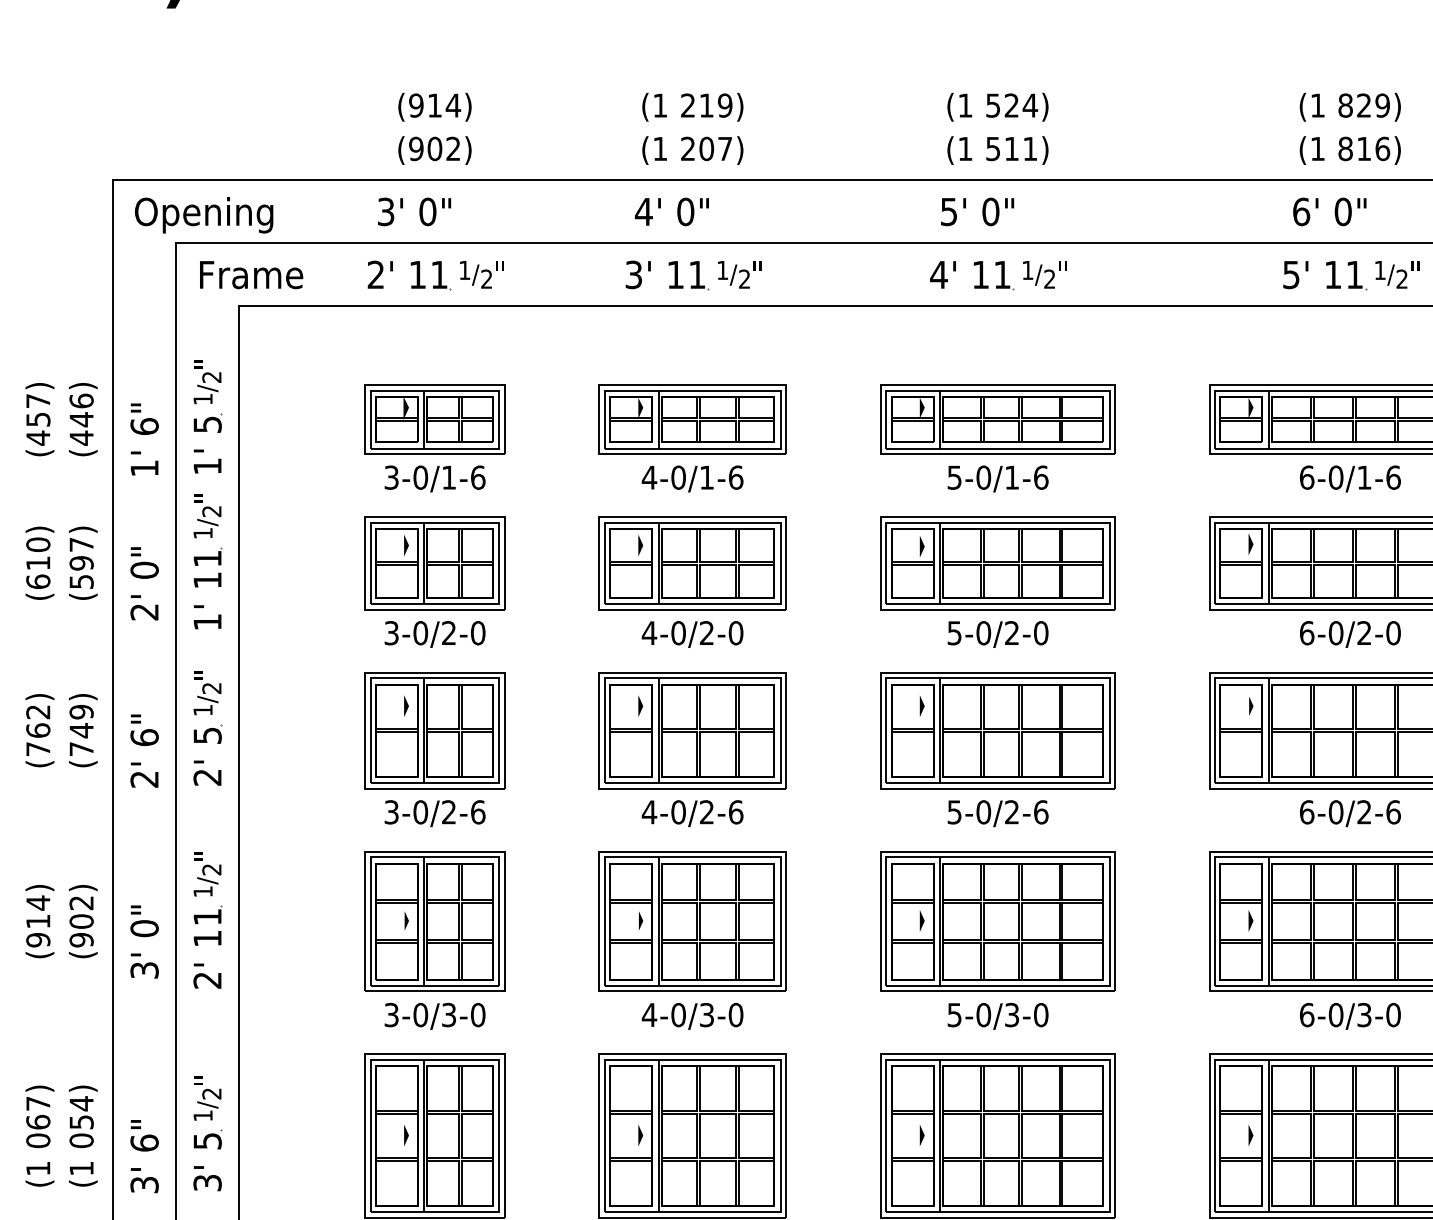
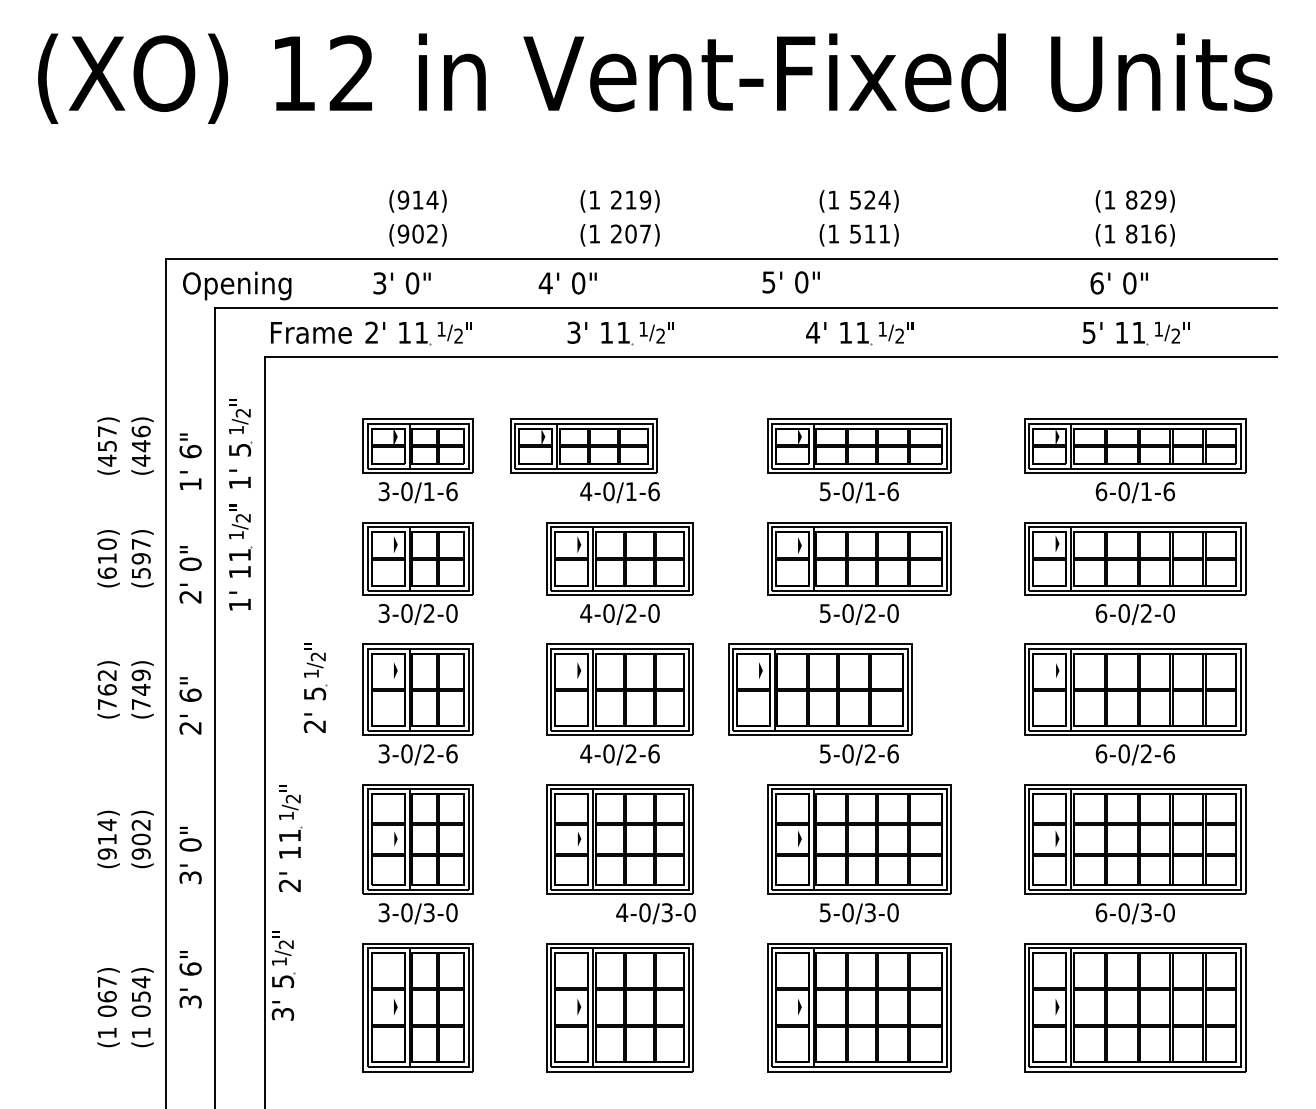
text: (671, 212) -> (567, 283), moved
text: (976, 212) -> (790, 282), moved
text: (251, 274) -> (311, 332), moved
part: (691, 418) -> (583, 445), moved
part: (208, 727) -> (315, 687), moved
part: (998, 730) -> (820, 689), moved
part: (208, 920) -> (290, 838), moved
text: (691, 1016) -> (655, 913), moved
part: (208, 1133) -> (283, 975), moved
text: (144, 1156) -> (190, 979), moved

